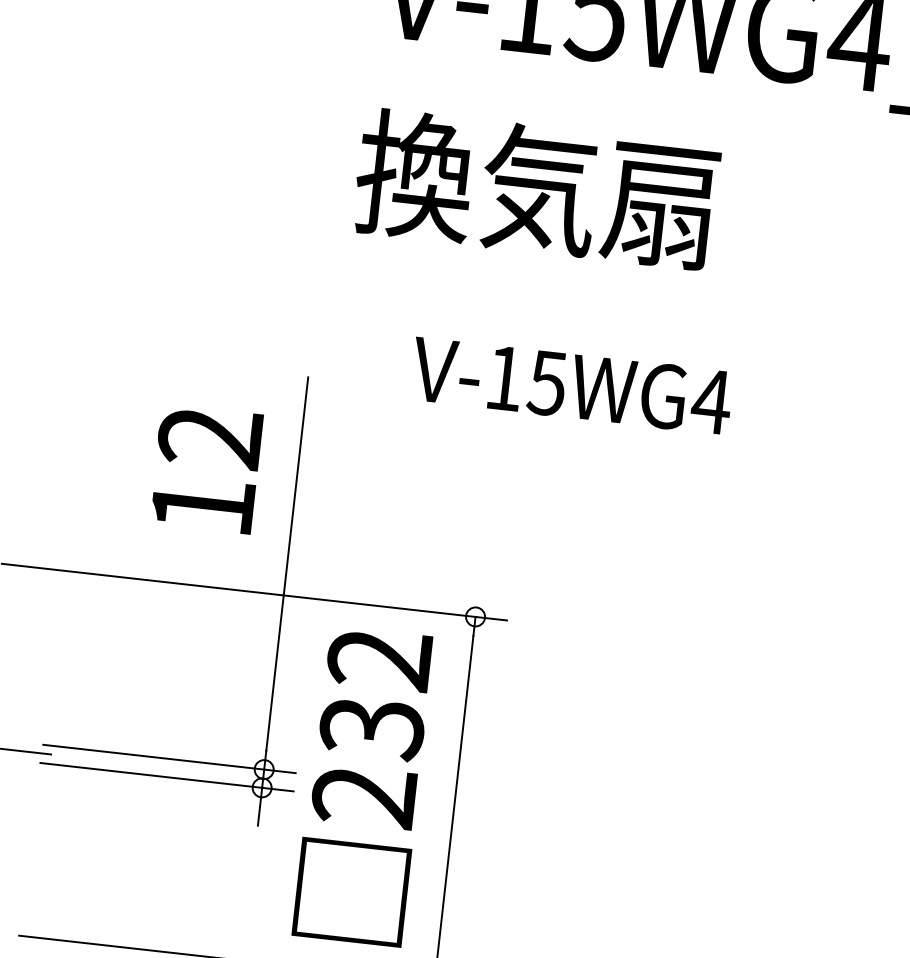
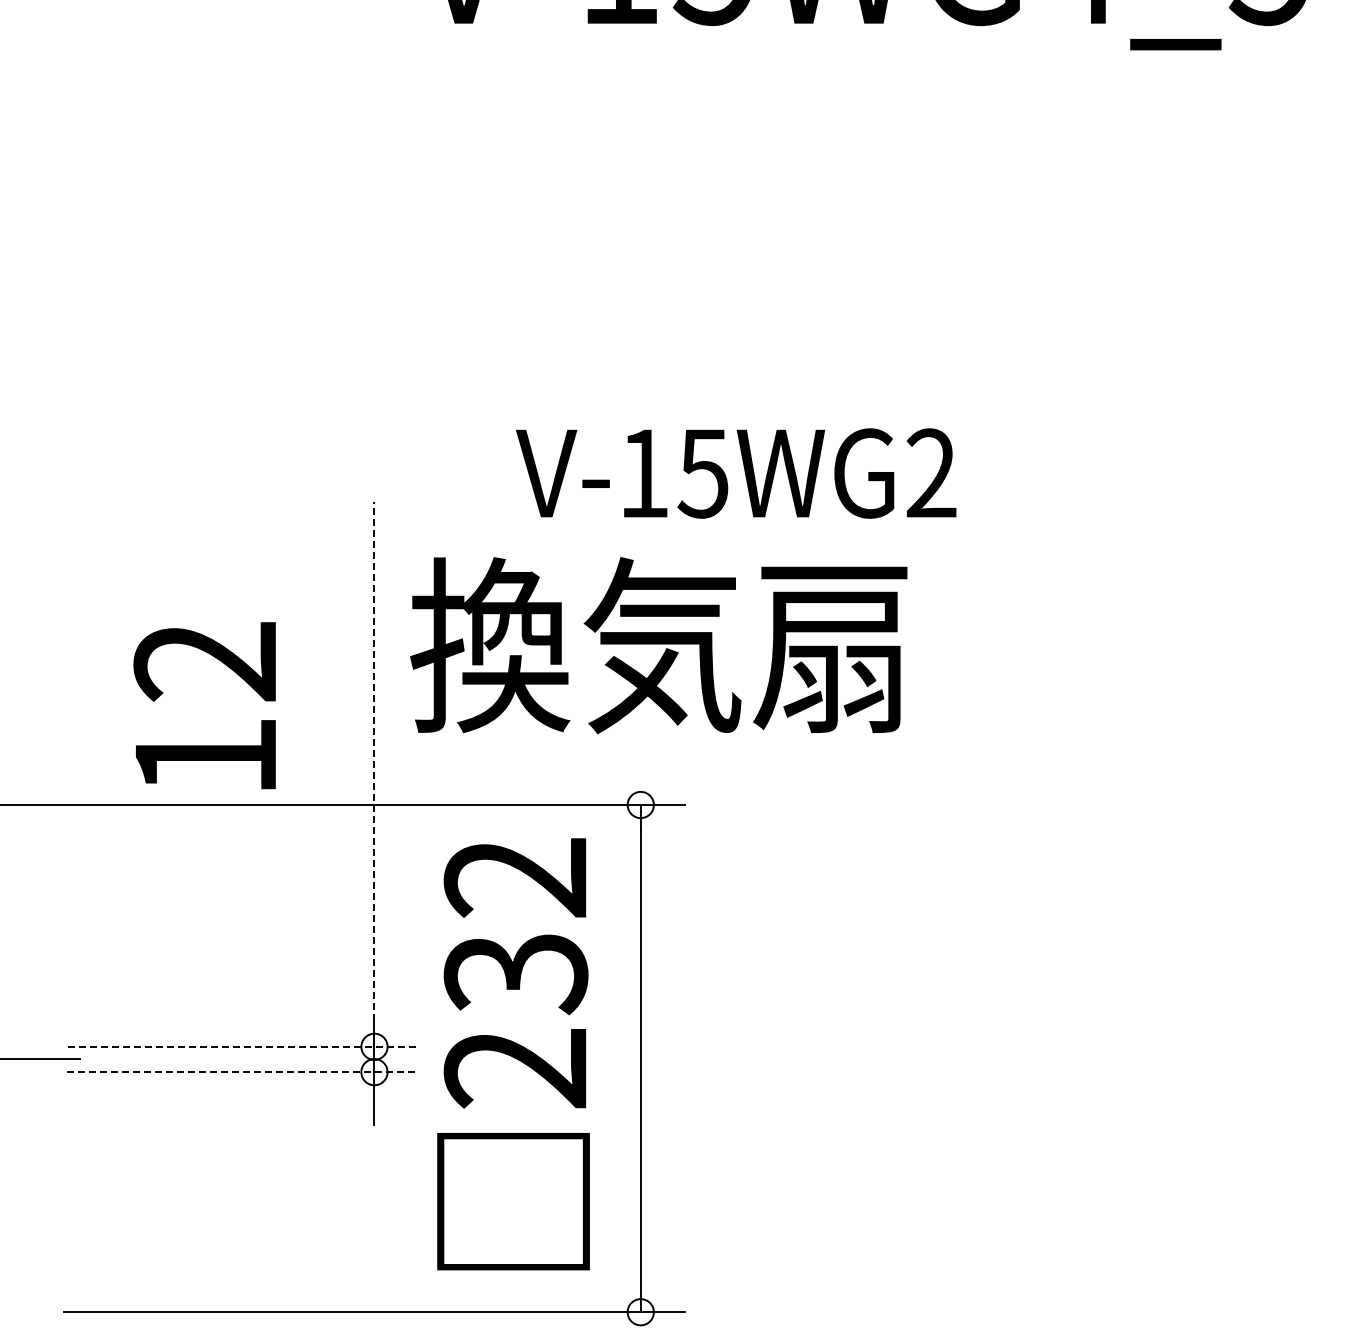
text: (536, 189) -> (658, 645), moved
text: (711, 400) -> (931, 472), V-15WG4 -> V-15WG2
text: (206, 468) -> (204, 705), moved
line: (287, 563) -> (374, 760), solid -> dashed
line: (169, 758) -> (243, 1046), solid -> dashed
line: (167, 777) -> (242, 1072), solid -> dashed

